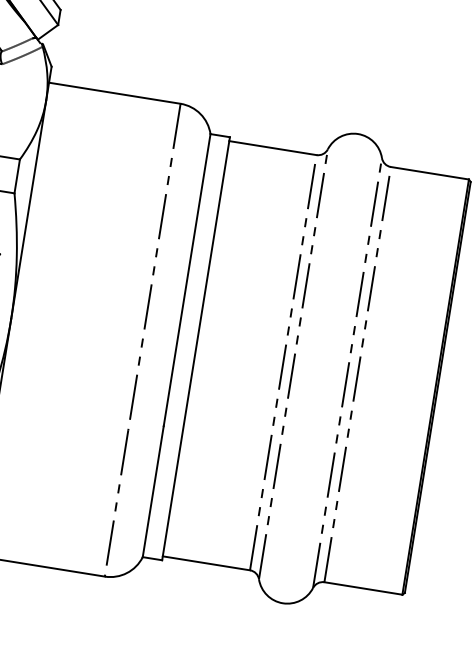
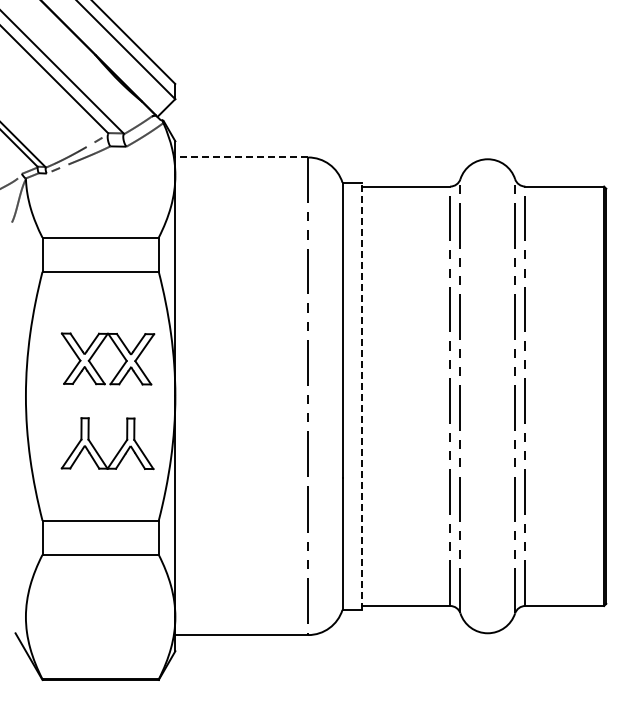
line: (114, 93) -> (241, 157), solid -> dashed
line: (196, 349) -> (362, 396), solid -> dashed

